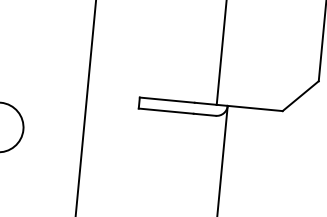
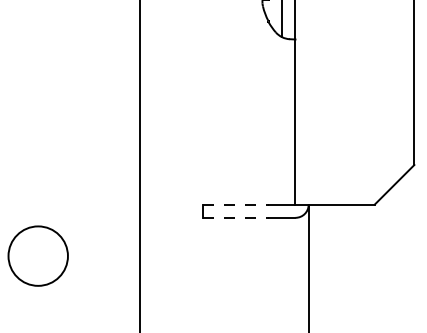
line: (167, 100) -> (236, 204), solid -> dashed
line: (166, 110) -> (236, 217), solid -> dashed

